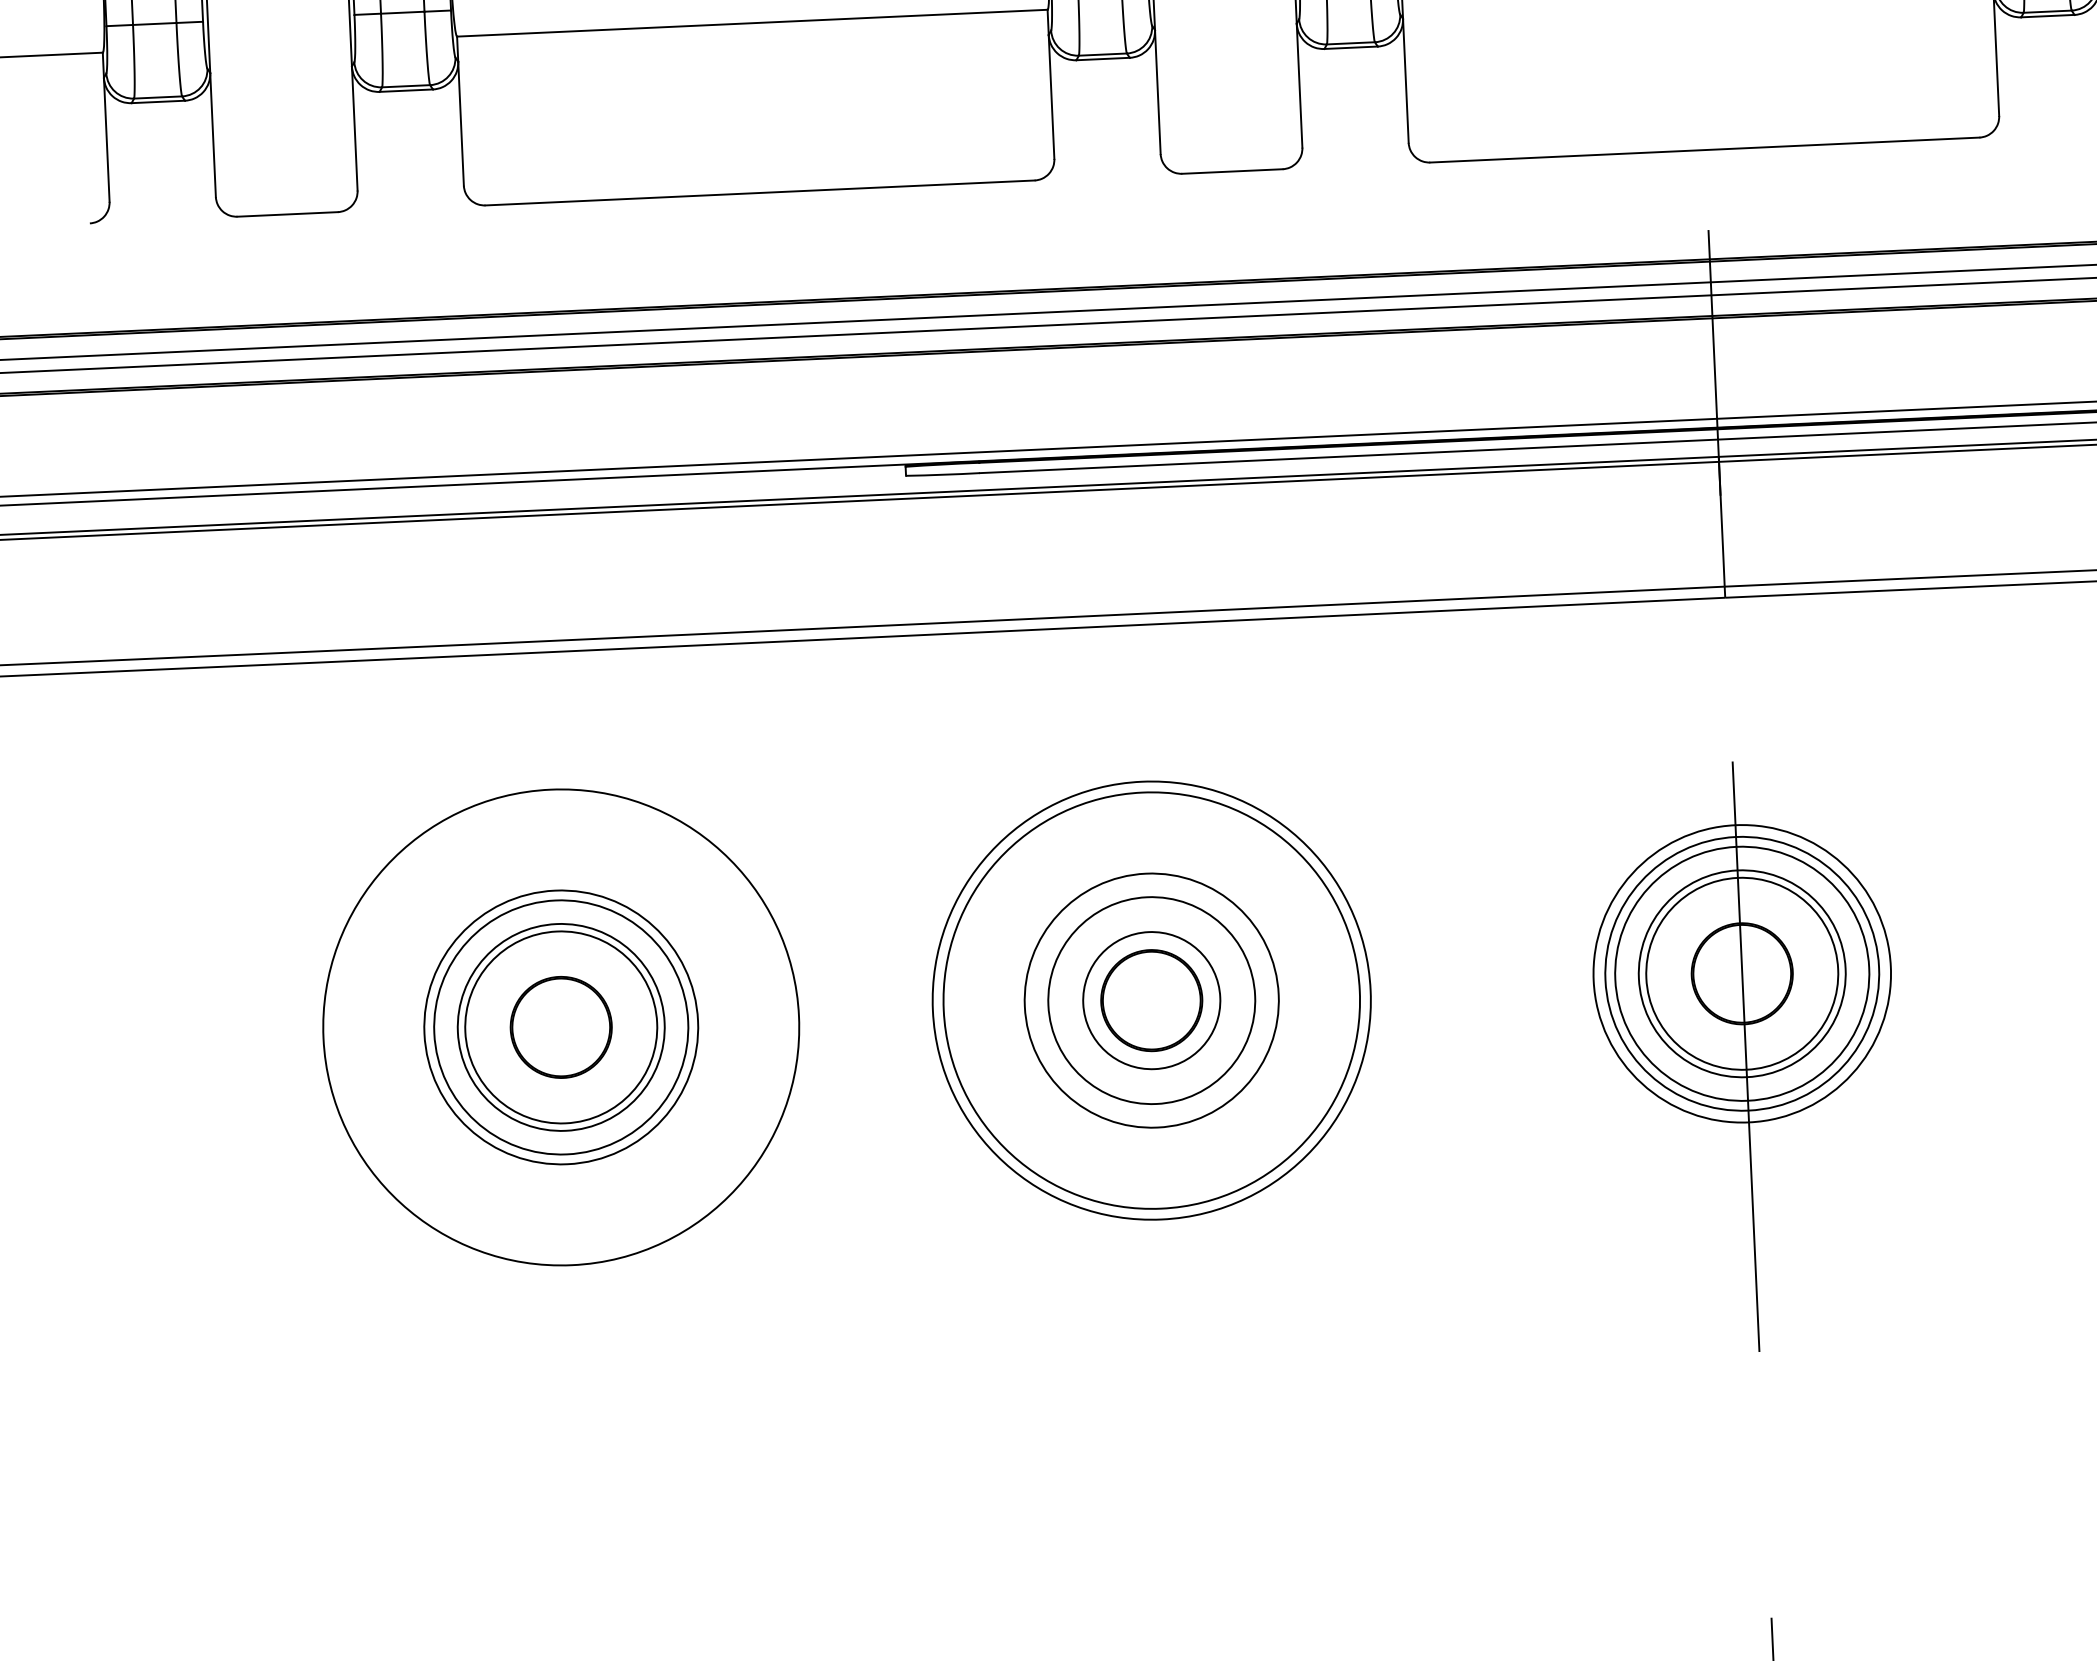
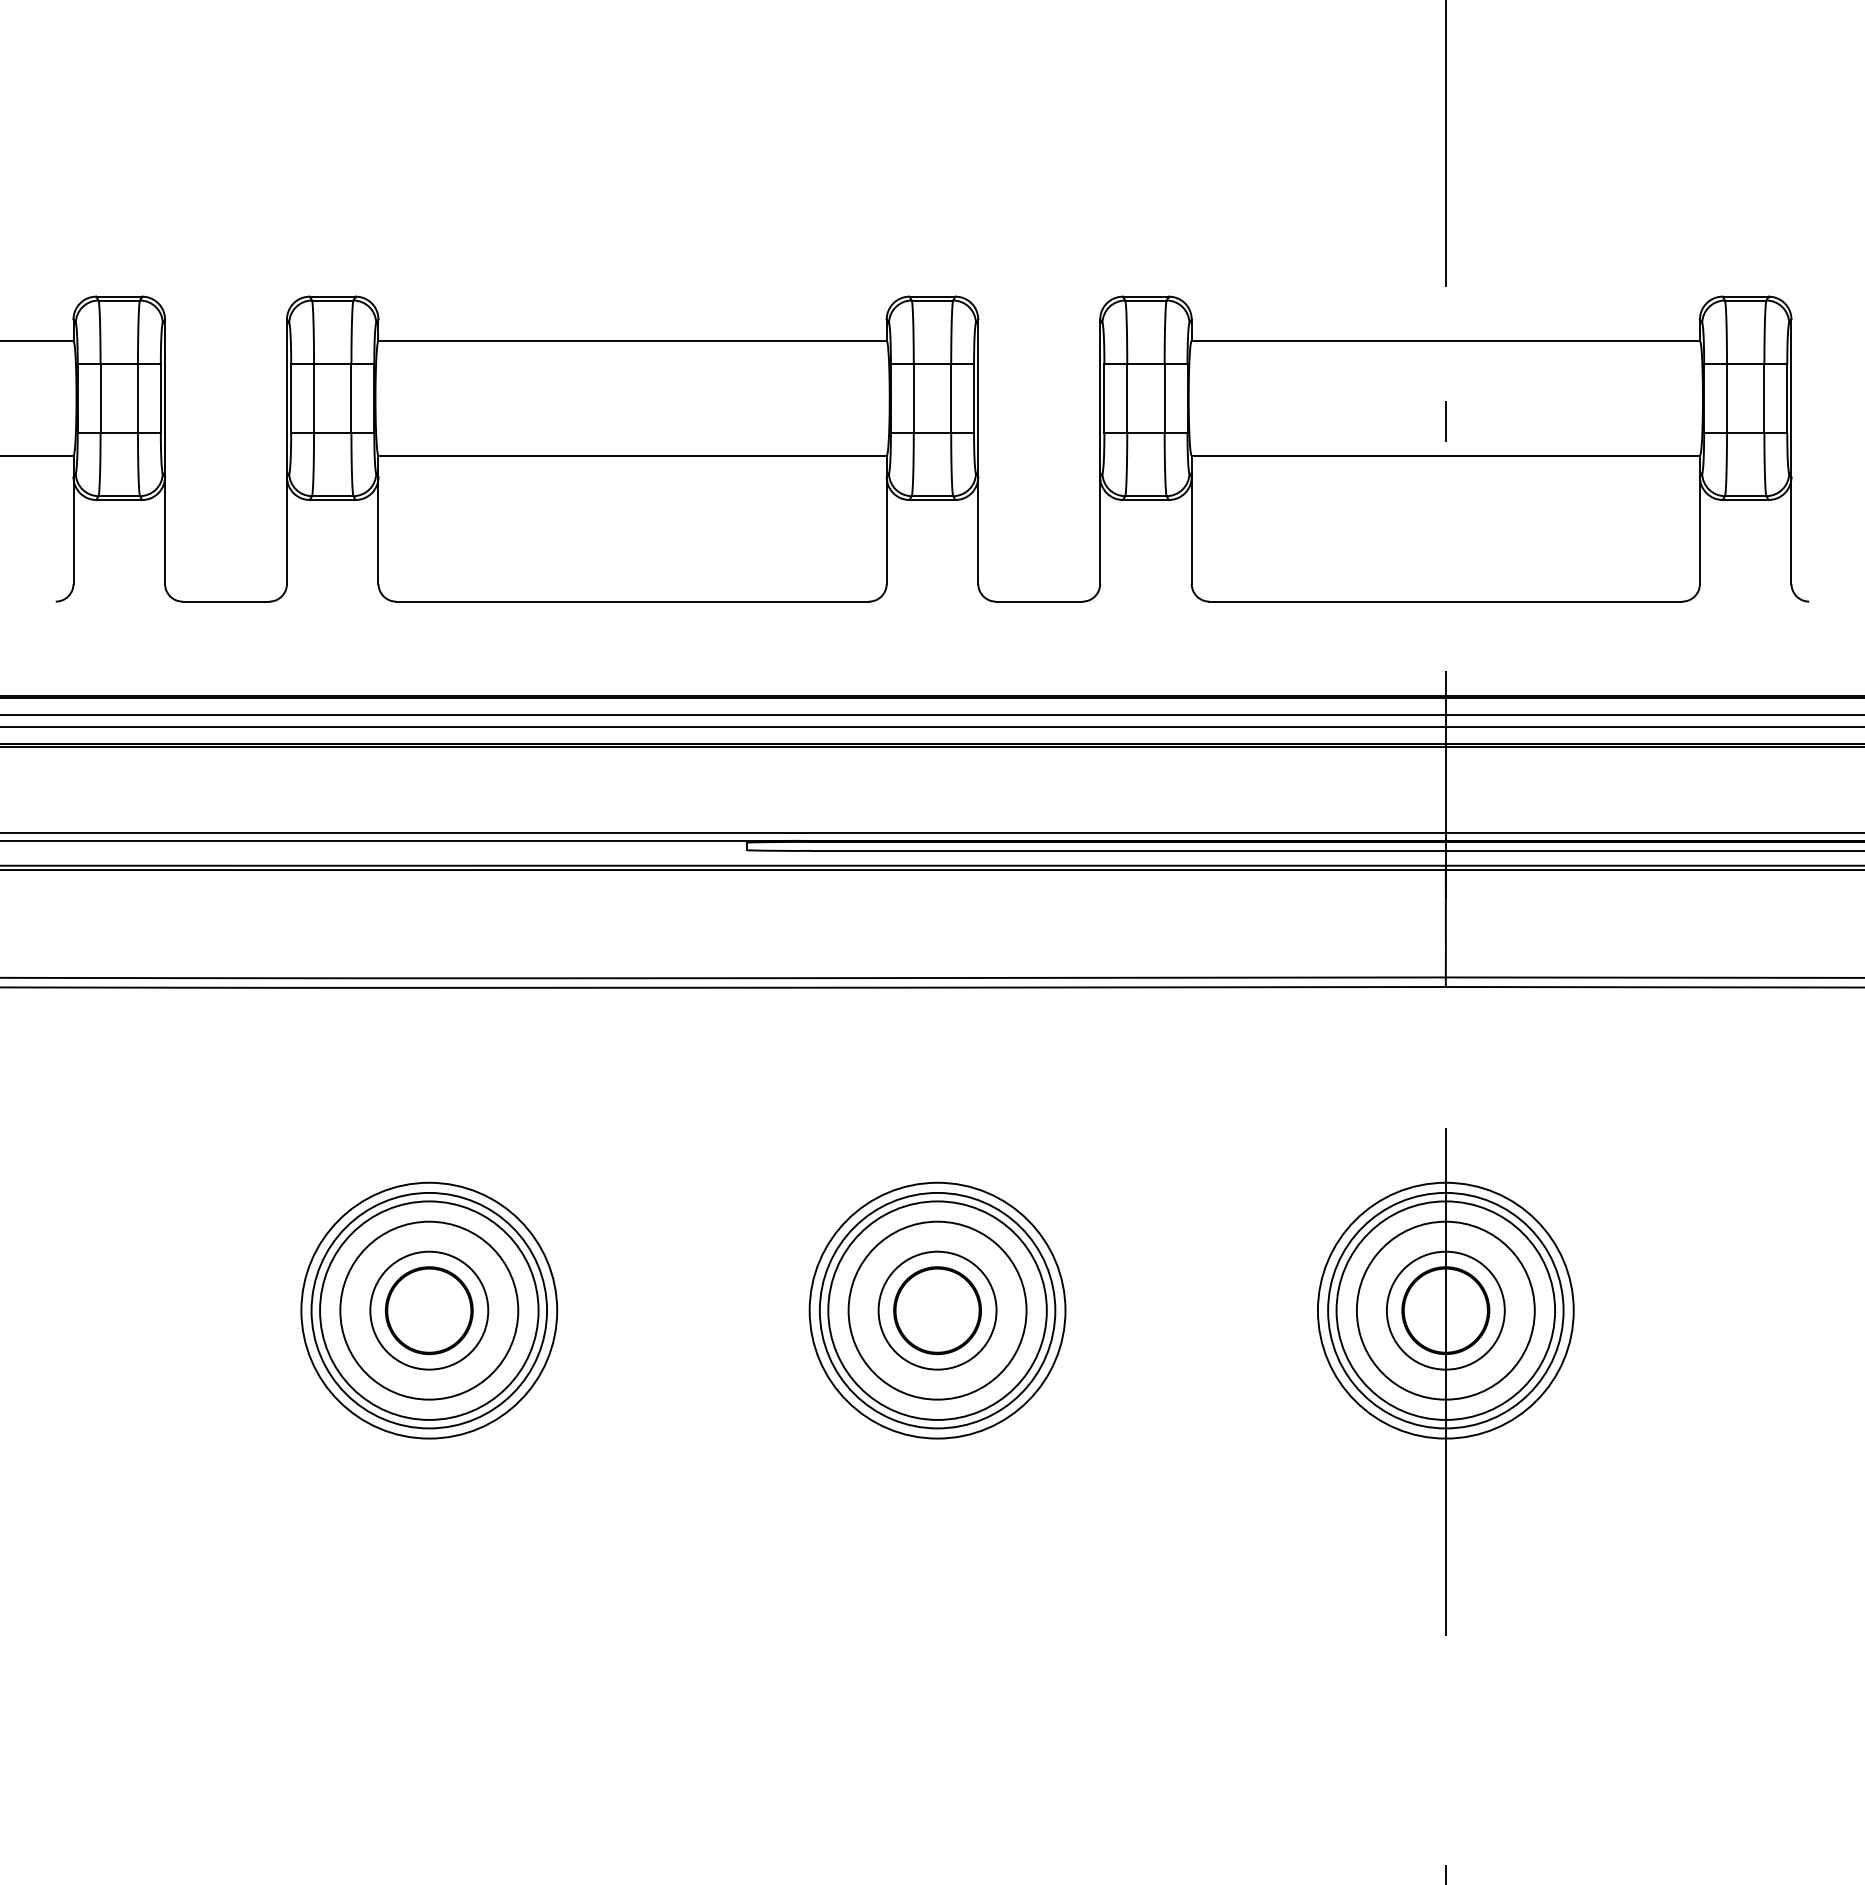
circle: (1741, 973) -> (1445, 1310), size x0.71
circle: (1151, 1000) -> (937, 1310), size x0.62
circle: (1151, 1000) -> (937, 1310), size x0.71
circle: (561, 1027) -> (429, 1310), size x0.62
circle: (561, 1027) -> (429, 1310), size x0.71

